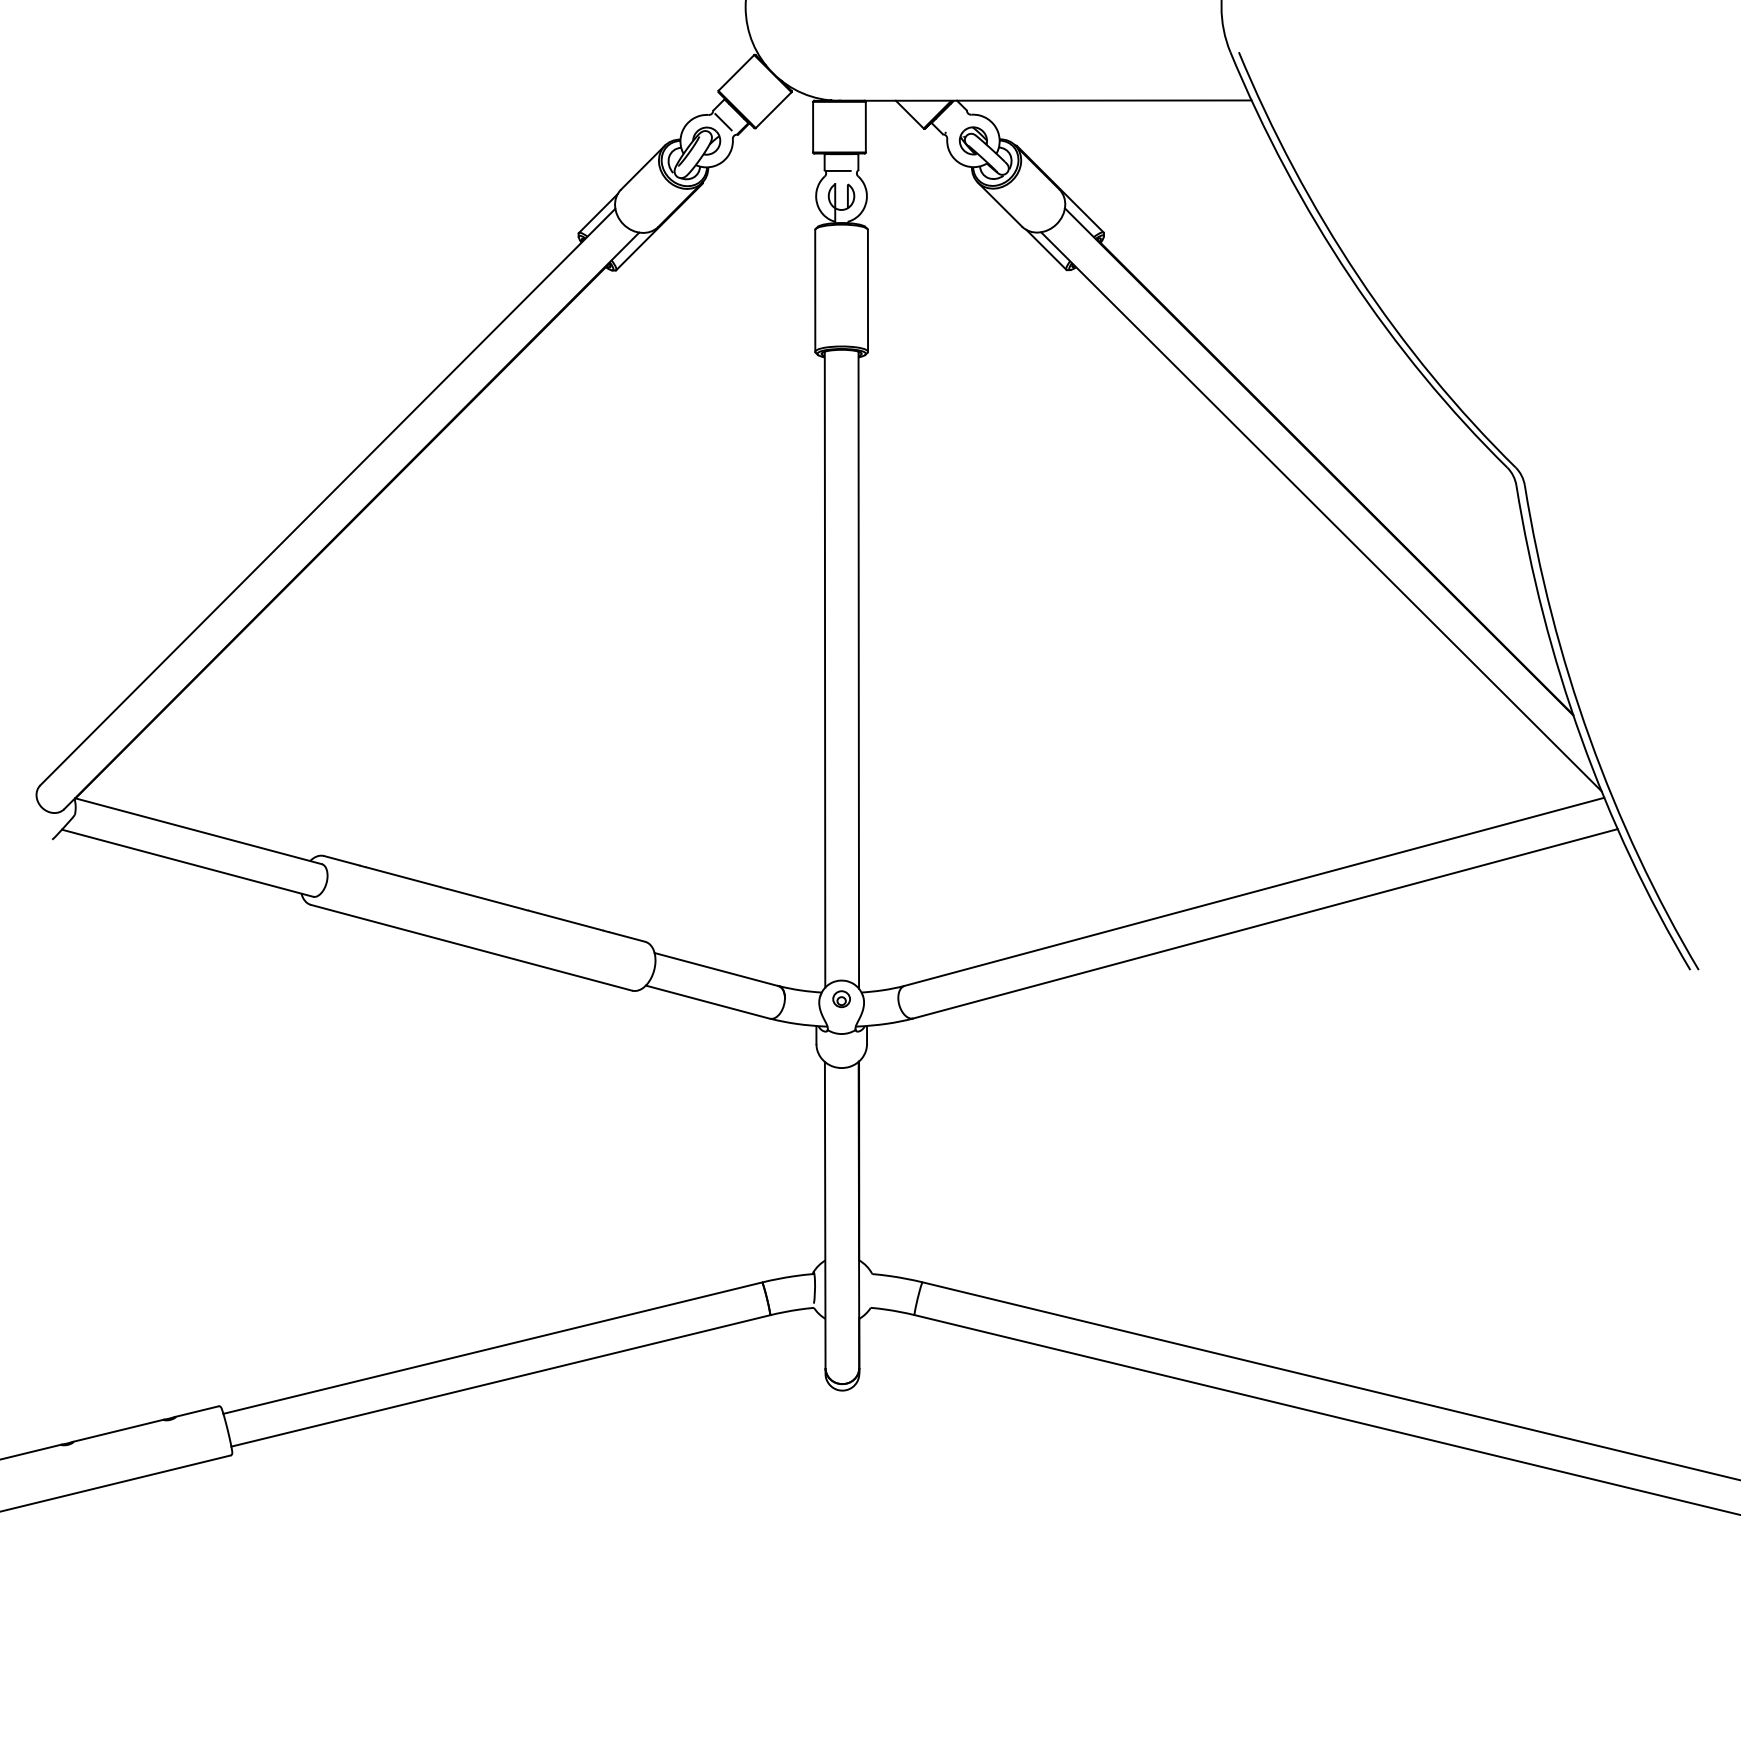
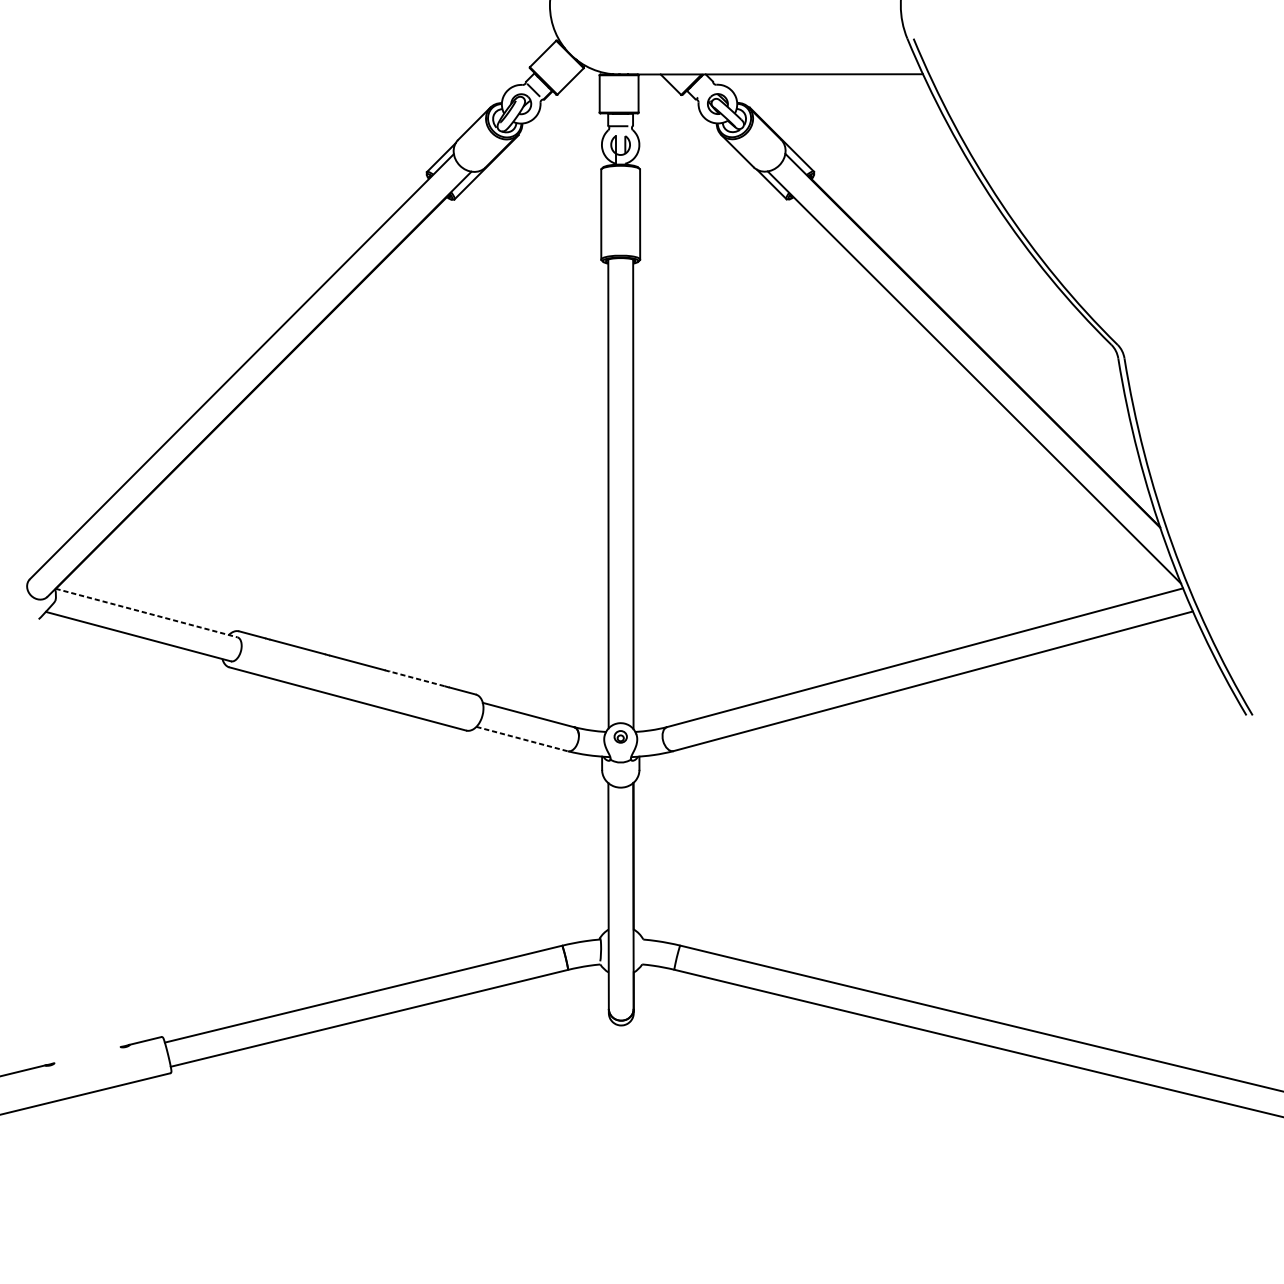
line: (198, 831) -> (146, 613), solid -> dashed
line: (565, 920) -> (417, 678), solid -> dashed
line: (708, 1002) -> (522, 739), solid -> dashed
line: (118, 1430) -> (87, 1054), removed

